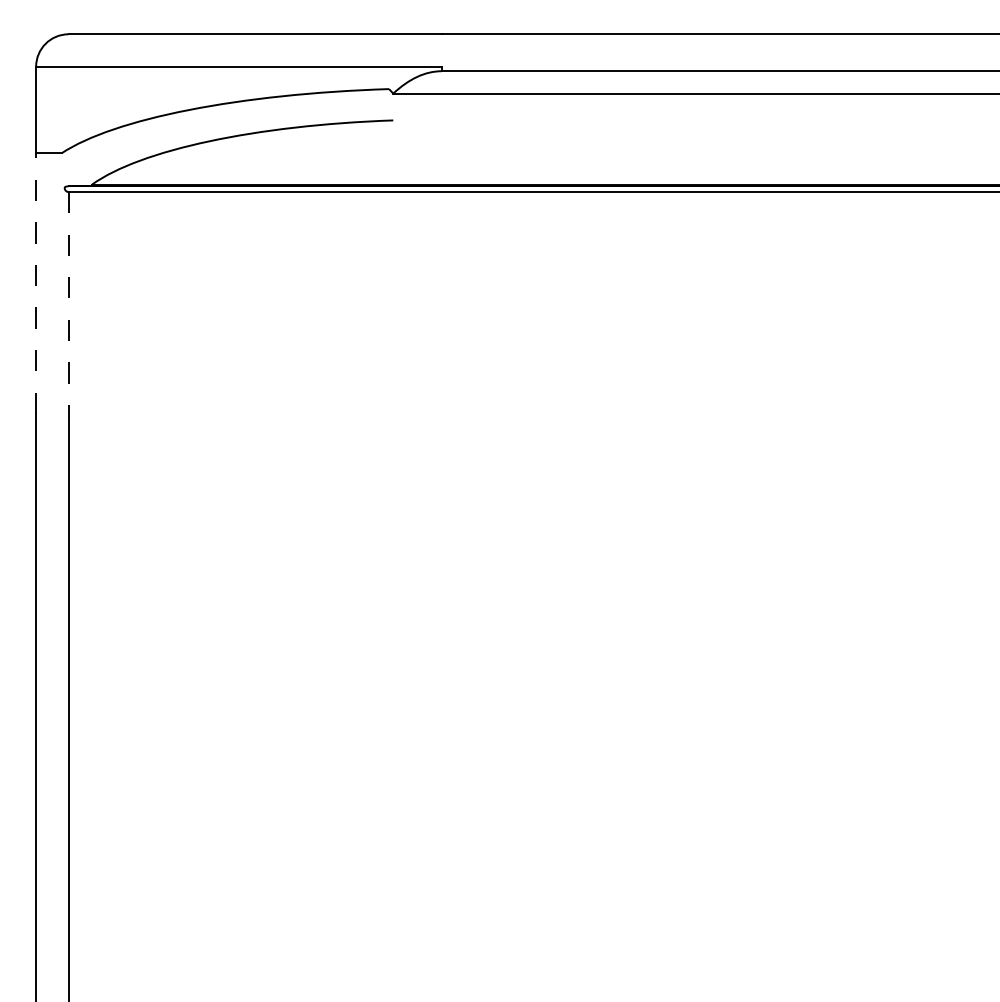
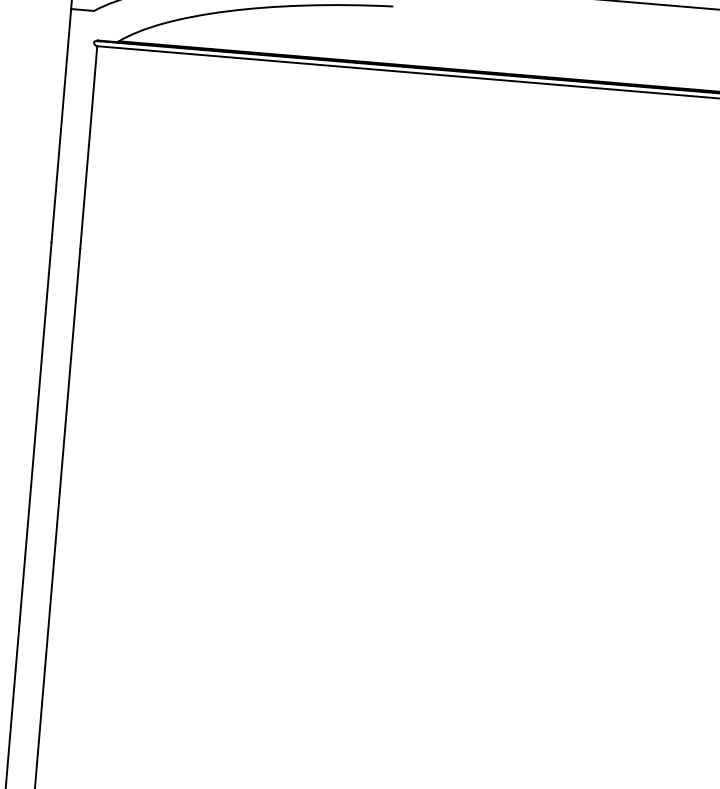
line: (36, 283) -> (61, 125), dashed -> solid
line: (68, 305) -> (88, 147), dashed -> solid

